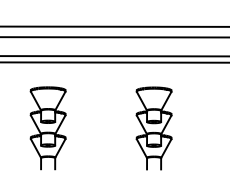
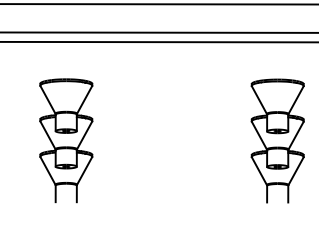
part: (47, 128) -> (65, 141), moved
part: (153, 128) -> (276, 141), moved

